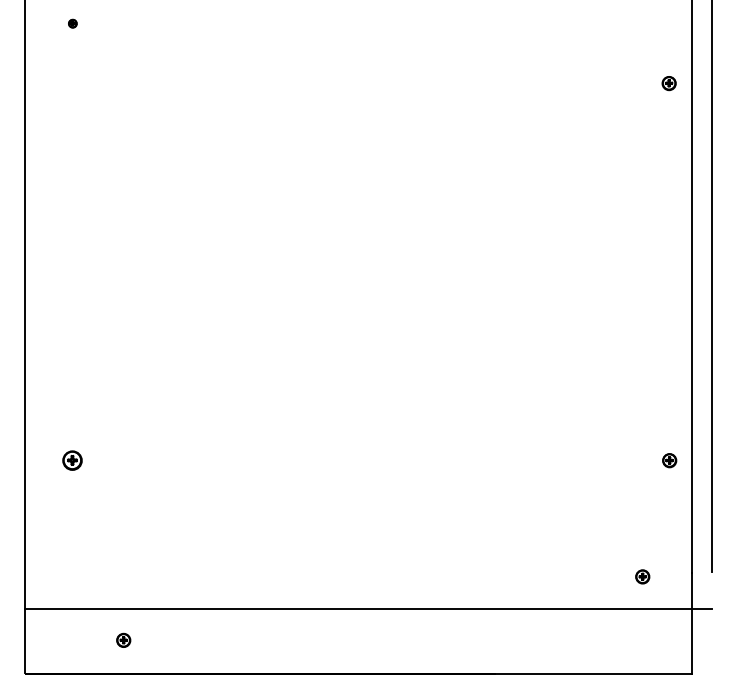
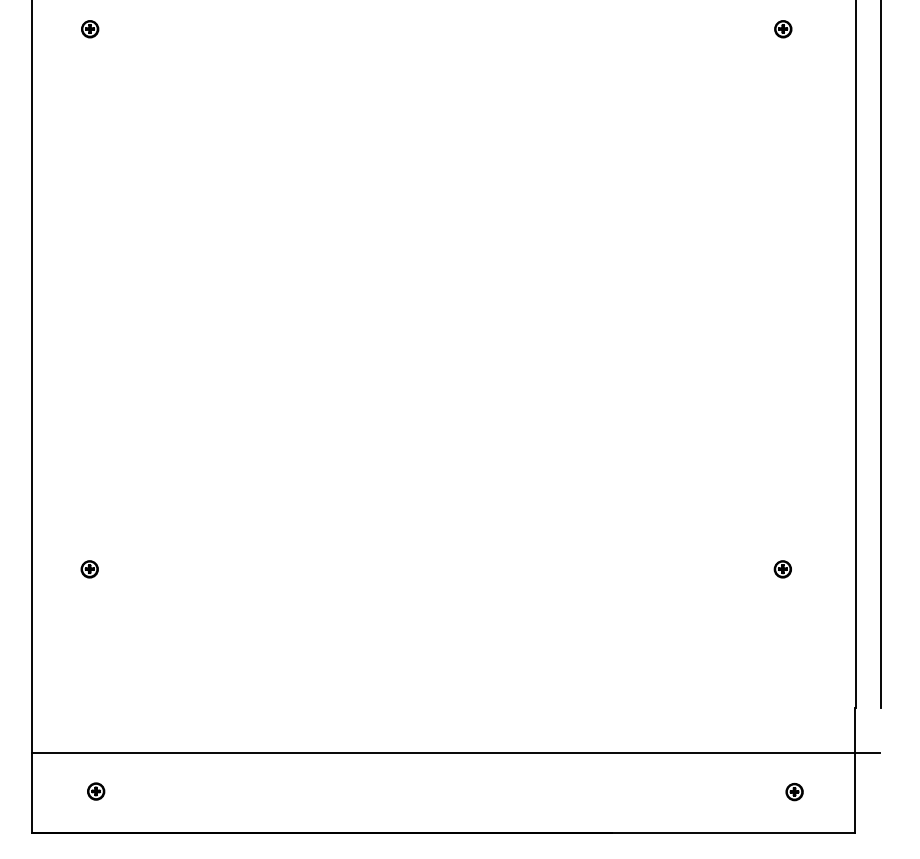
part: (73, 23) -> (90, 29), size x1.67
part: (669, 83) -> (783, 29), moved
part: (72, 460) -> (89, 569), size x0.71
part: (669, 460) -> (782, 569), moved
part: (642, 577) -> (794, 792), moved
part: (124, 640) -> (96, 791), moved

